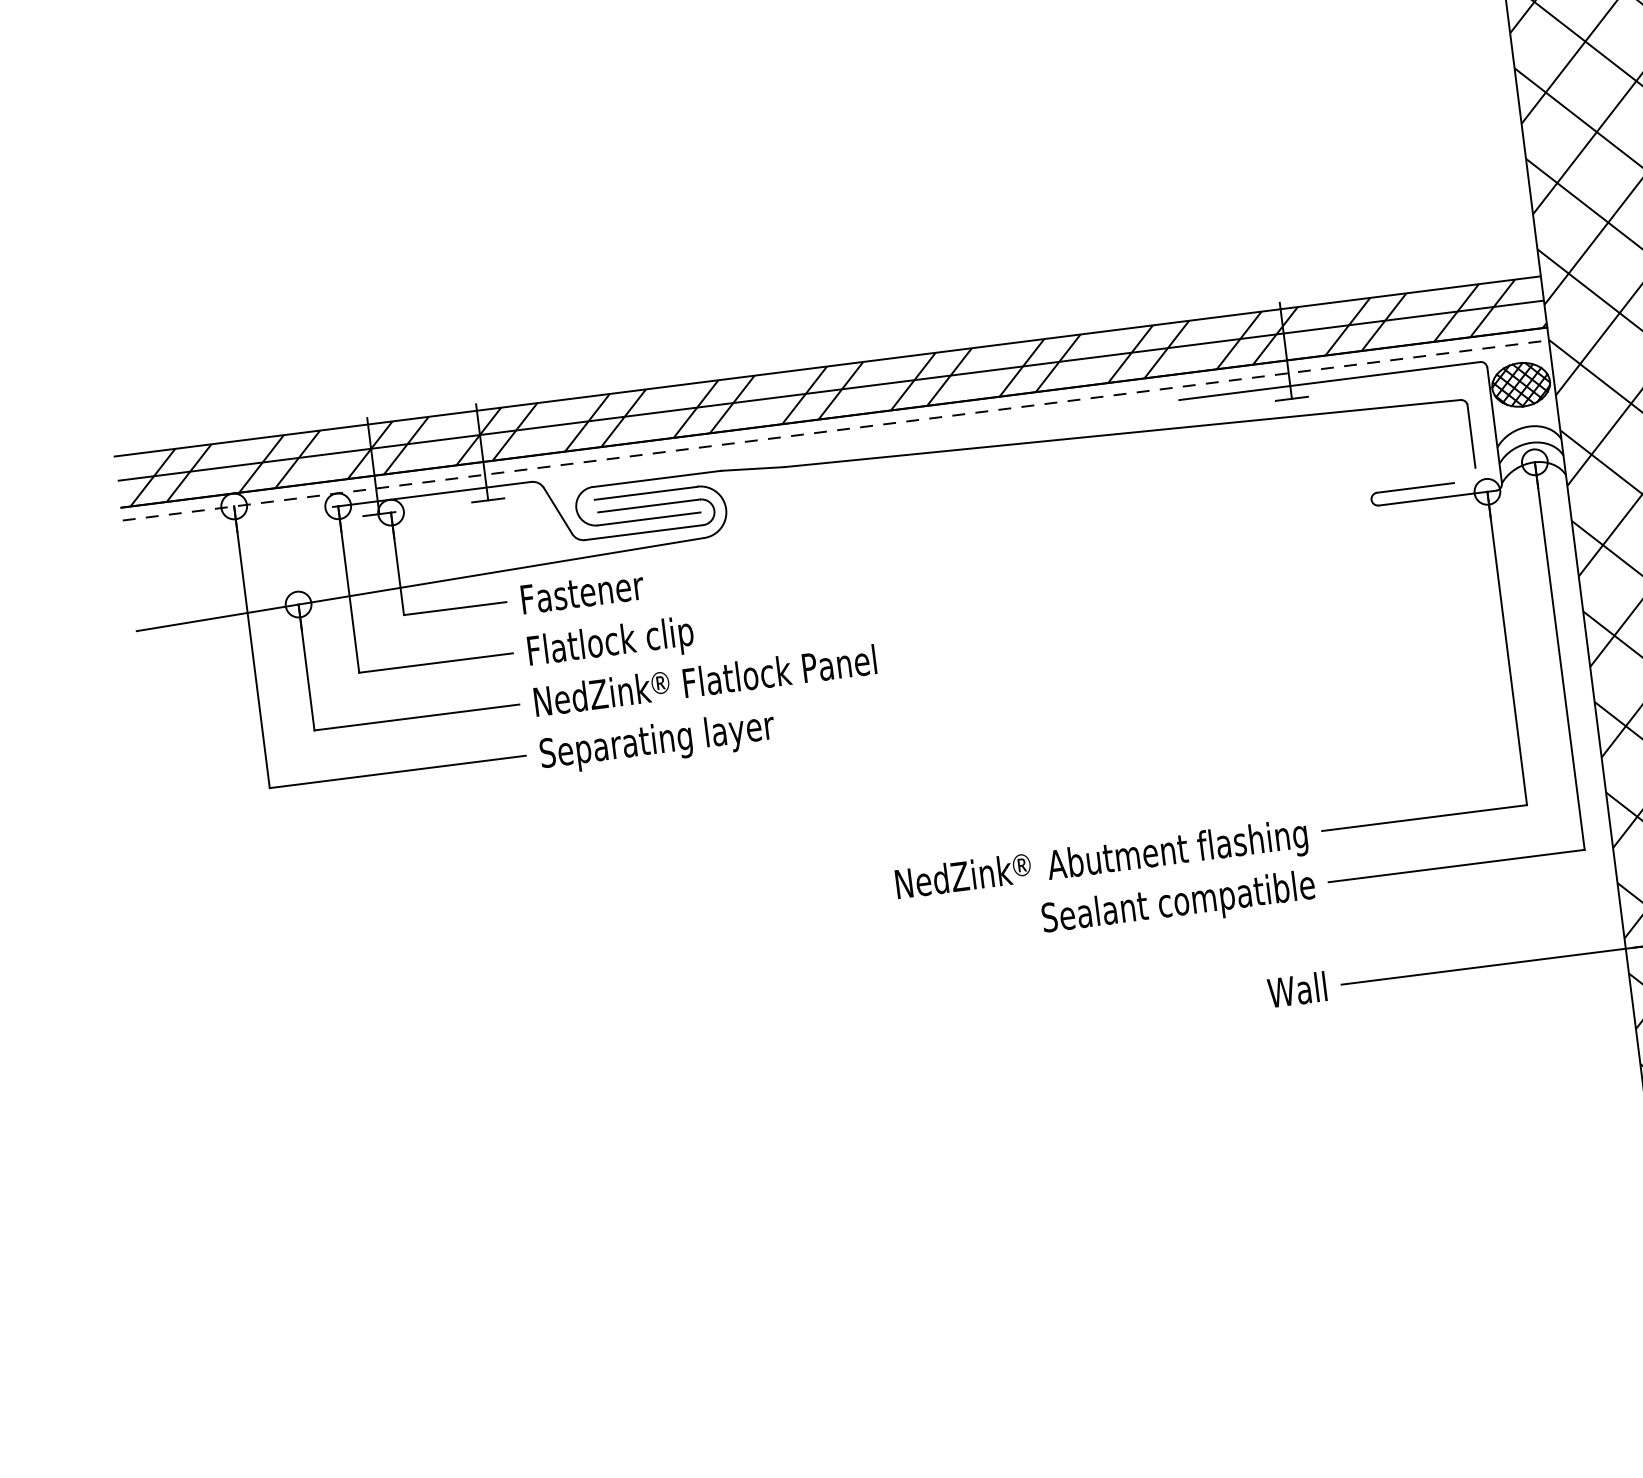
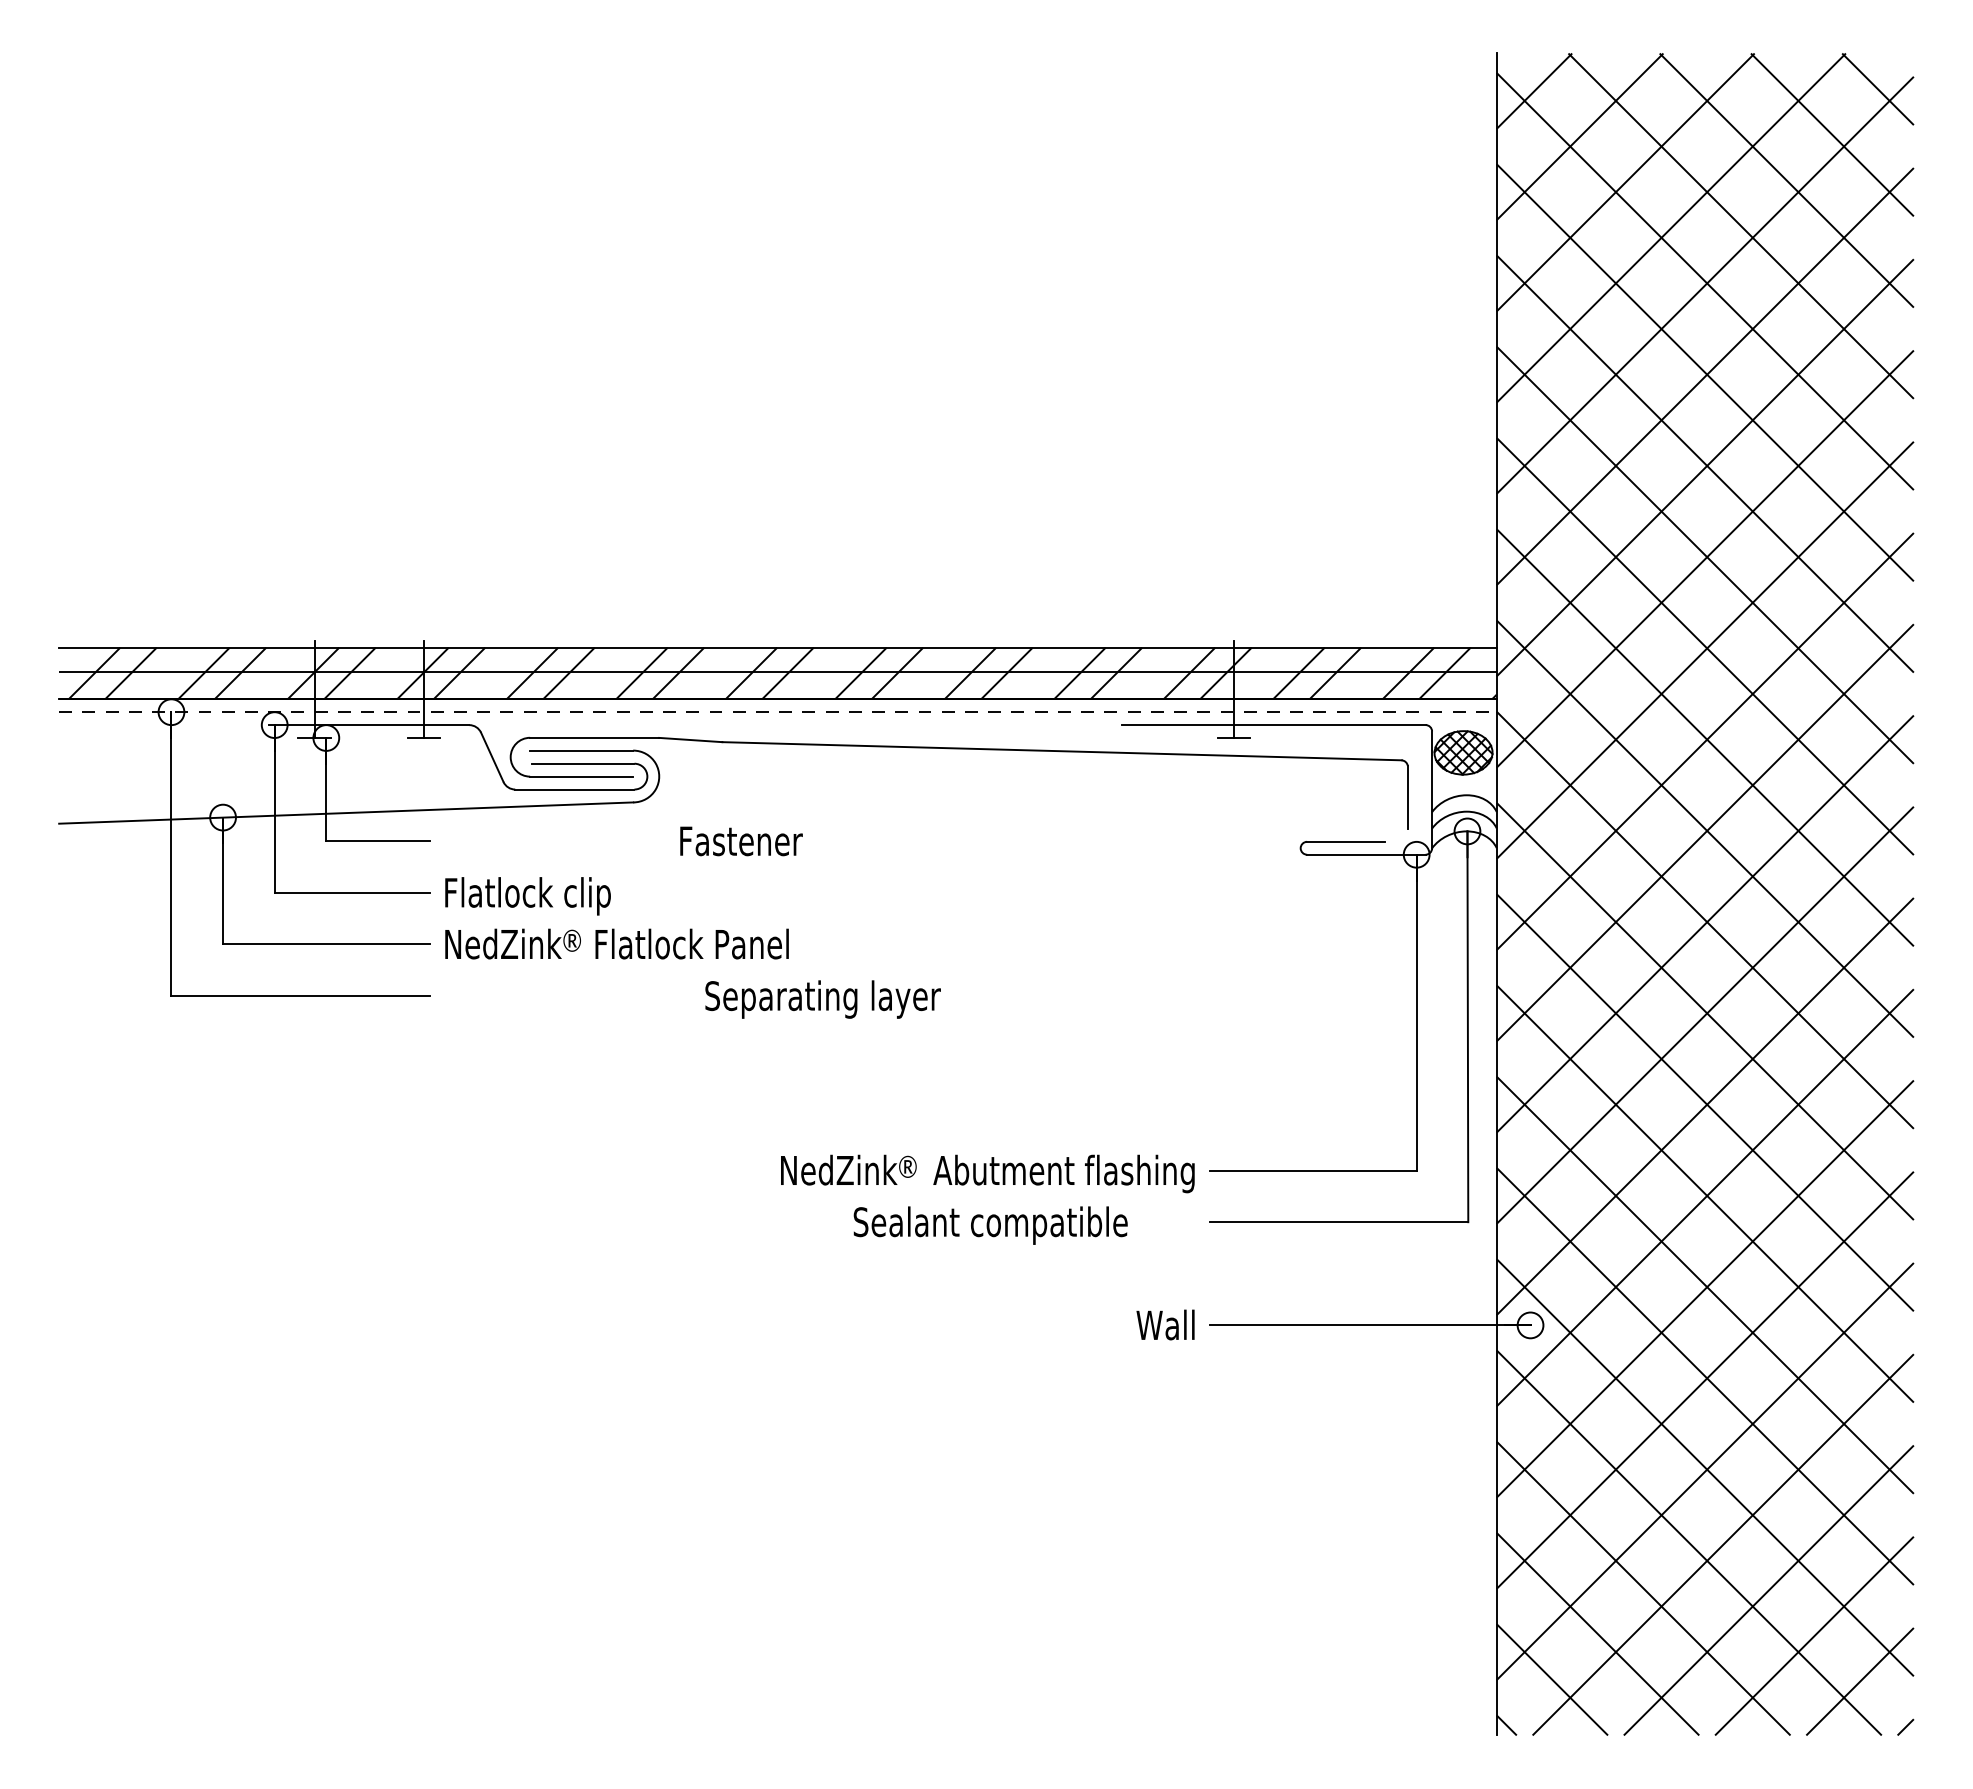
text: (582, 592) -> (741, 841), moved
text: (657, 742) -> (822, 999), moved
text: (1178, 904) -> (990, 1225), moved

